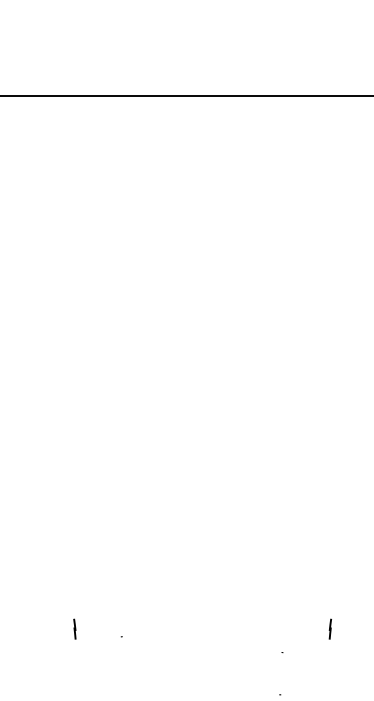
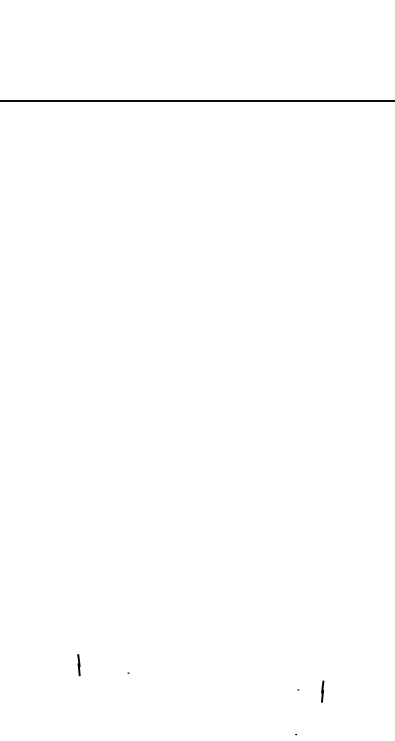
line: (329, 628) -> (321, 690), moved

